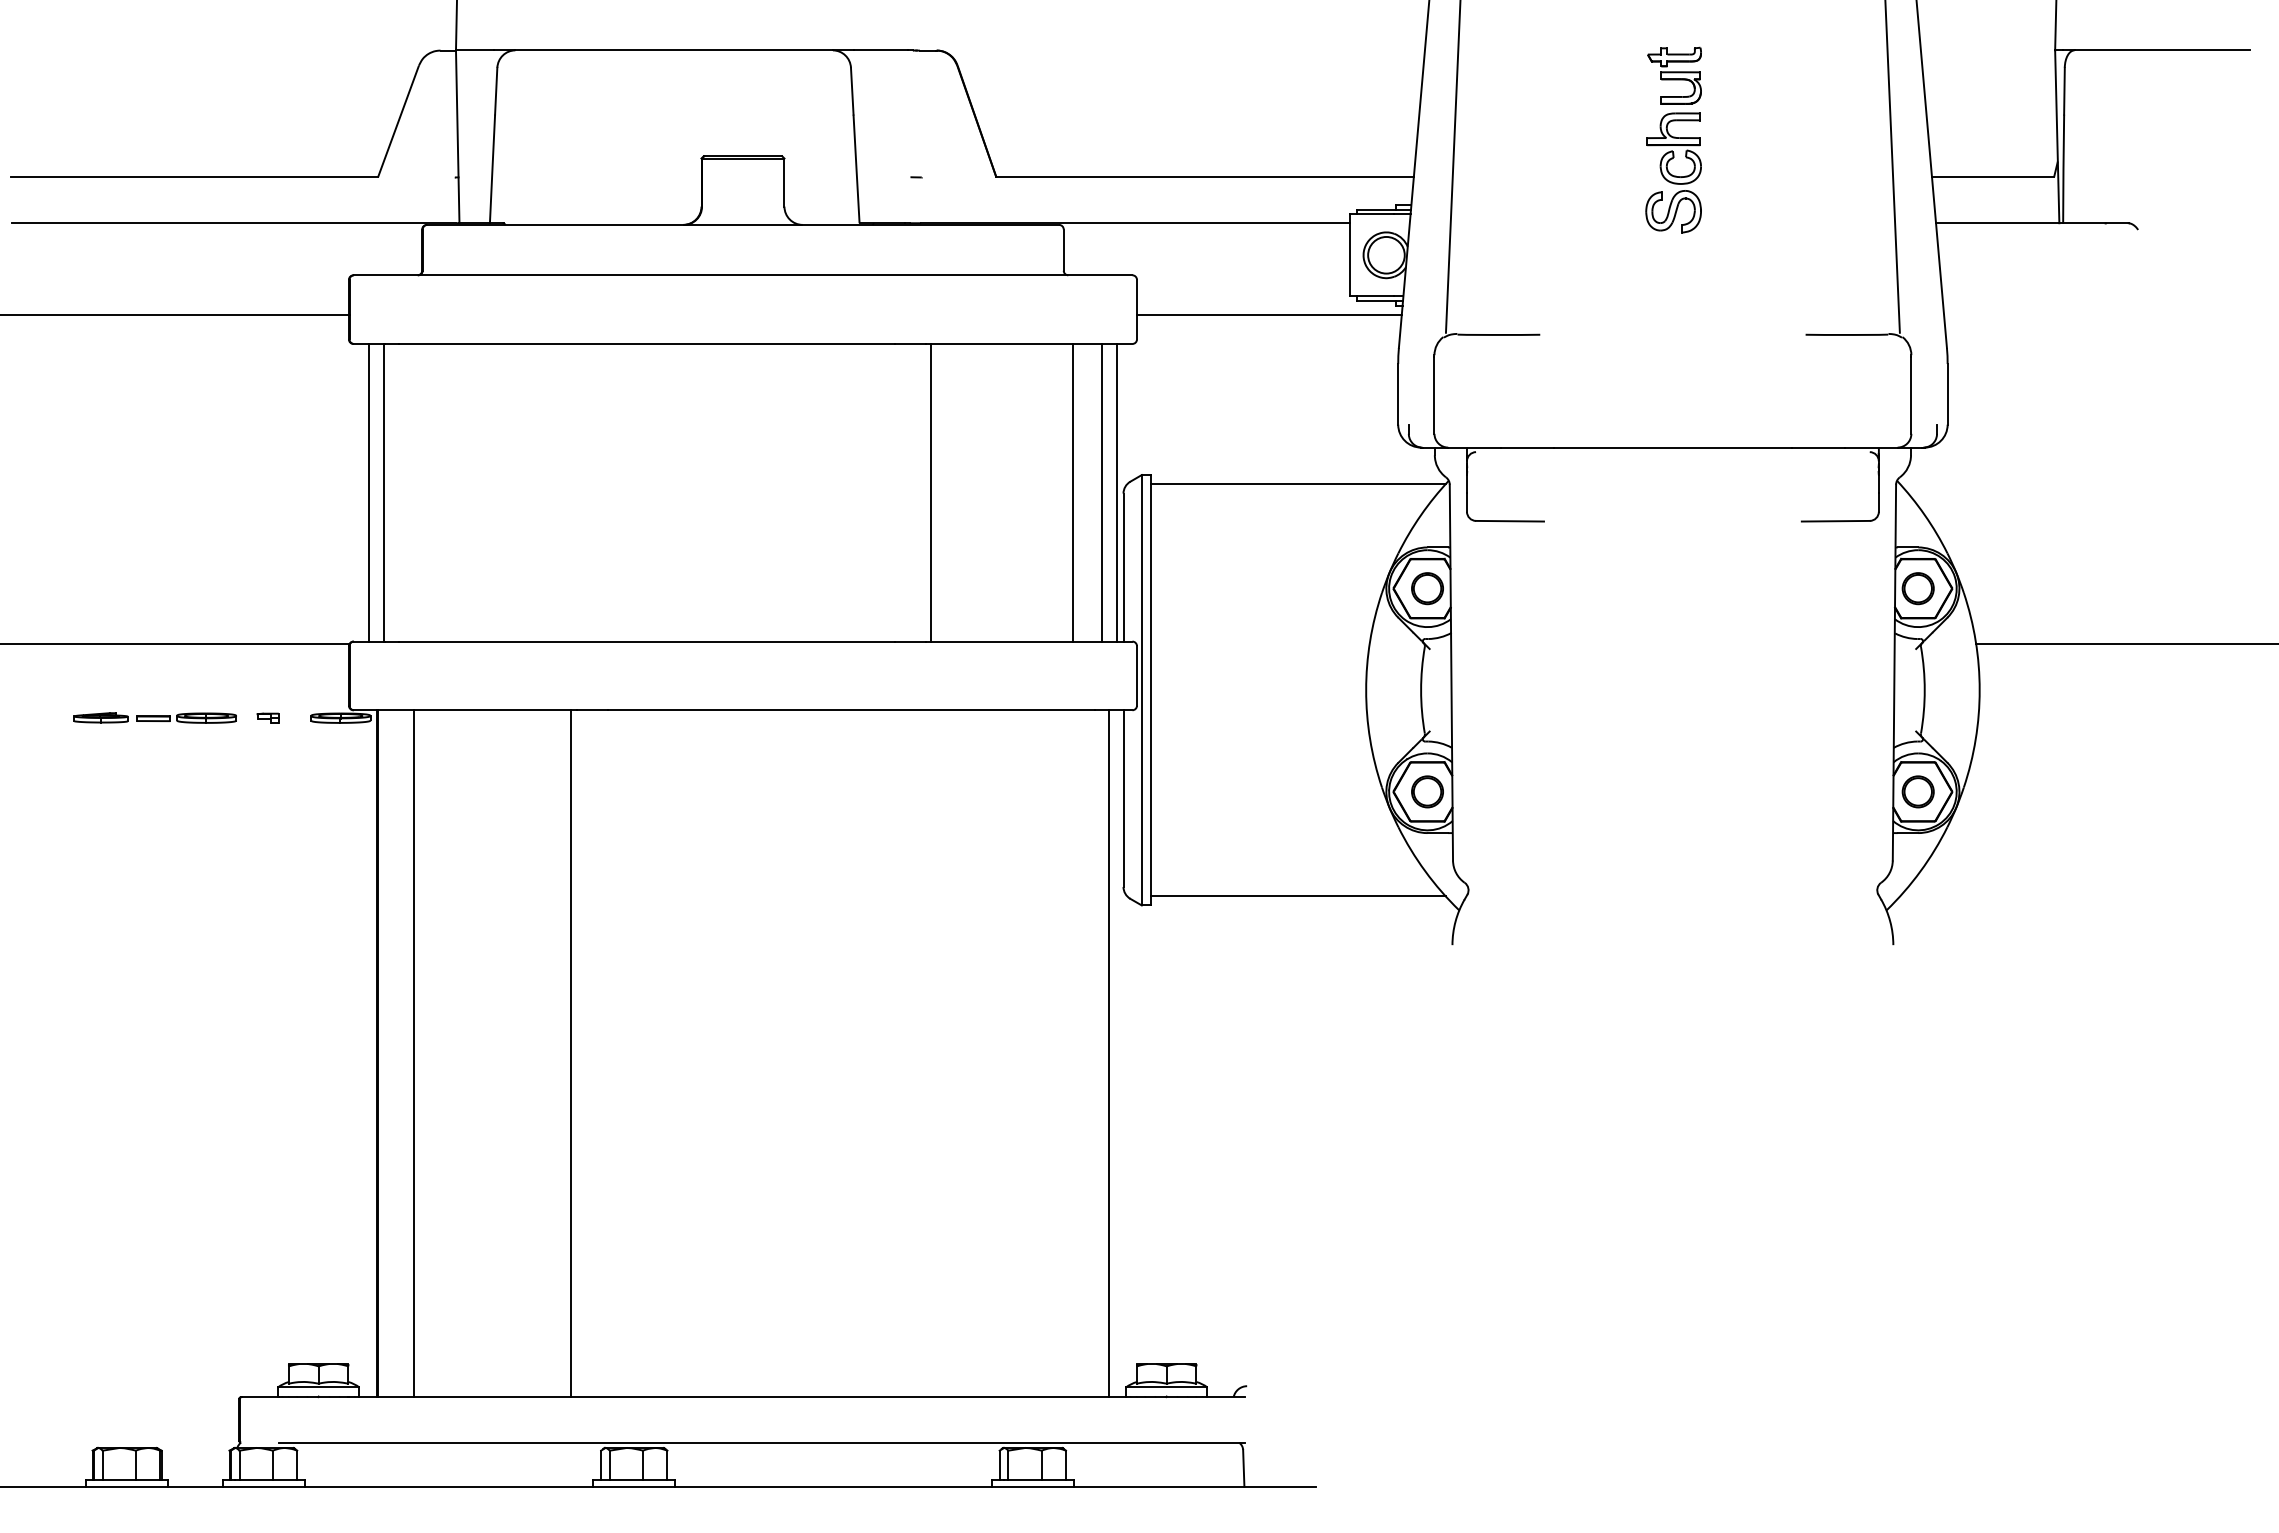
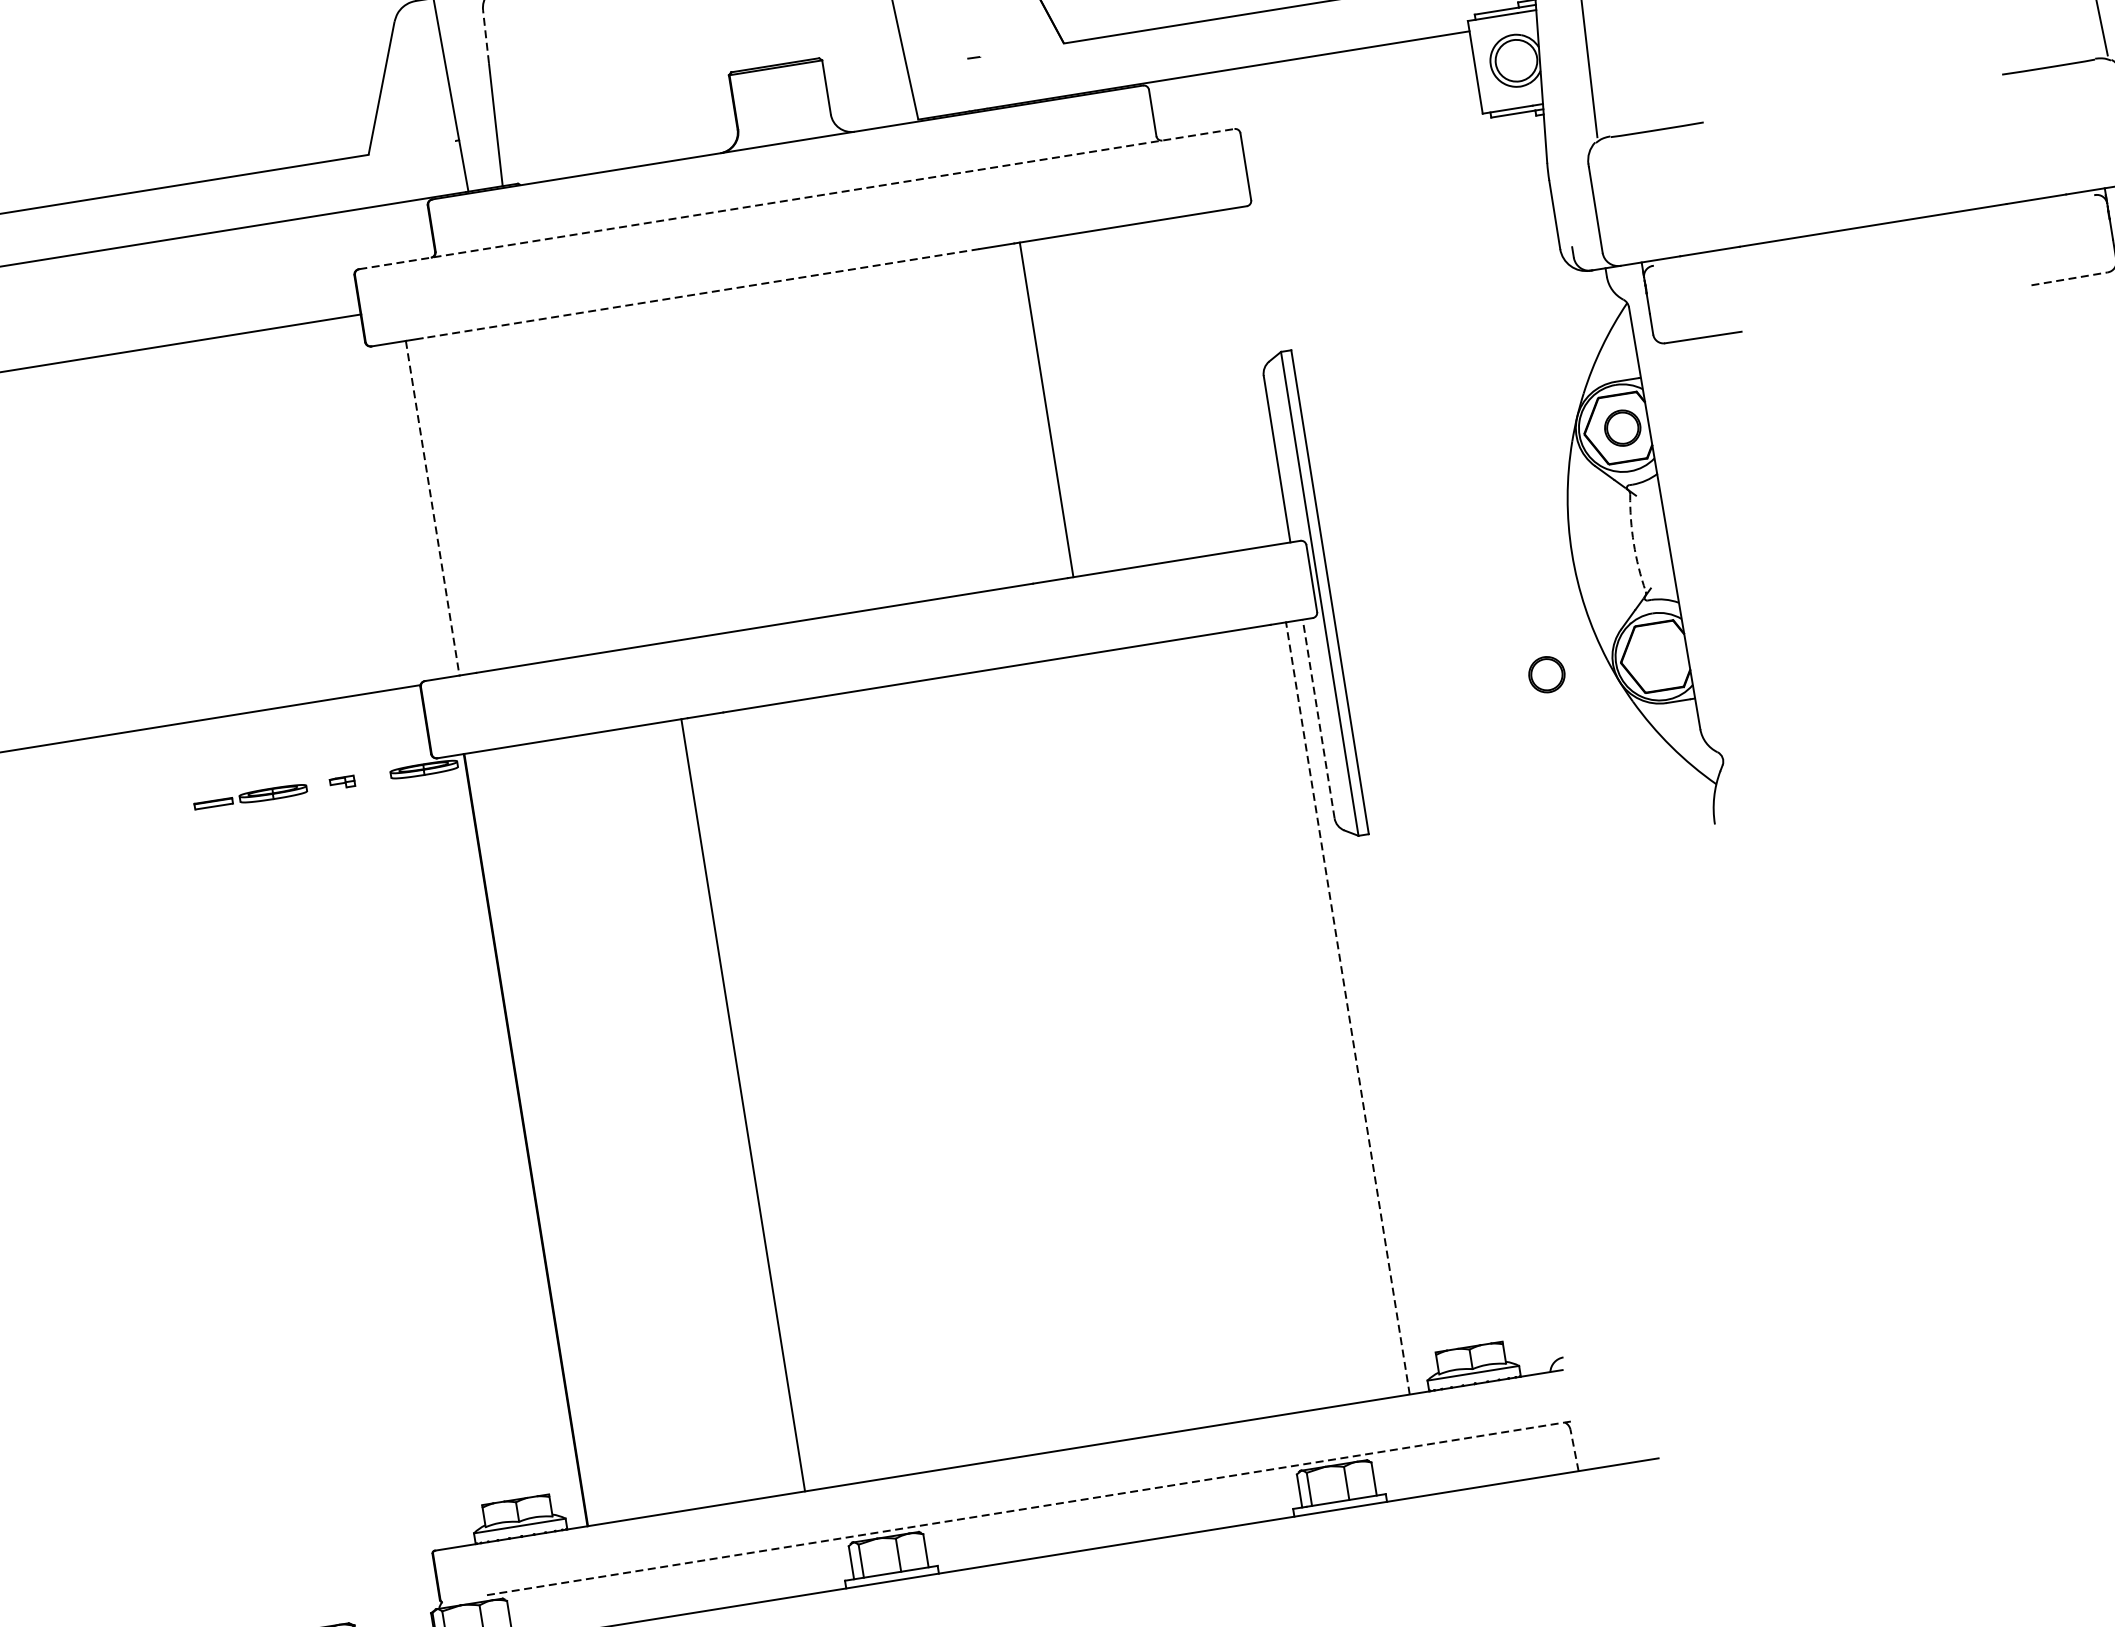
line: (496, 90) -> (486, 35), solid -> dashed
line: (743, 275) -> (797, 199), solid -> dashed
line: (1269, 314) -> (1395, 148), removed
line: (647, 343) -> (701, 293), solid -> dashed
line: (1297, 484) -> (1457, 334), removed
line: (368, 492) -> (414, 510), removed
line: (384, 492) -> (432, 507), solid -> dashed
line: (1072, 492) -> (1206, 384), removed
line: (1101, 492) -> (1238, 378), removed
line: (1116, 492) -> (1255, 376), removed
line: (1835, 521) -> (2069, 279), solid -> dashed
arc: (1421, 690) -> (1634, 543), solid -> dashed
part: (100, 717) -> (153, 812), removed
part: (1427, 791) -> (1546, 674), moved
line: (1123, 798) -> (1318, 718), solid -> dashed
line: (1297, 896) -> (1531, 797), removed
line: (413, 1053) -> (566, 1133), removed
line: (1108, 1053) -> (1347, 1008), solid -> dashed
line: (761, 1442) -> (1027, 1508), solid -> dashed
line: (1243, 1467) -> (1574, 1449), solid -> dashed

